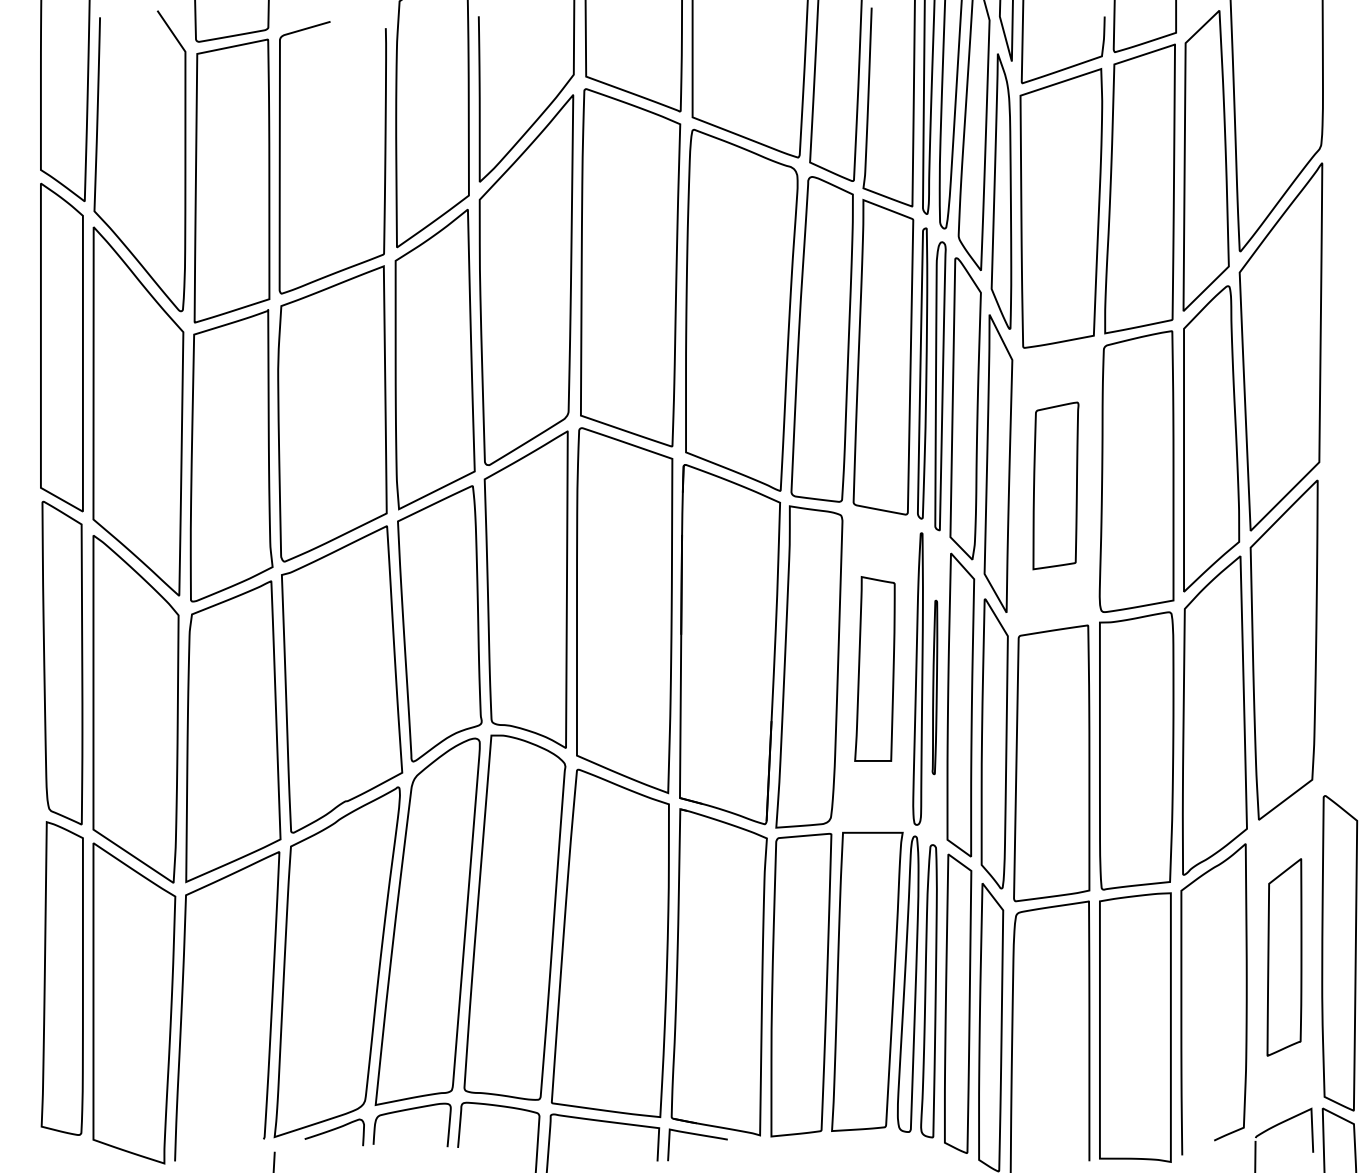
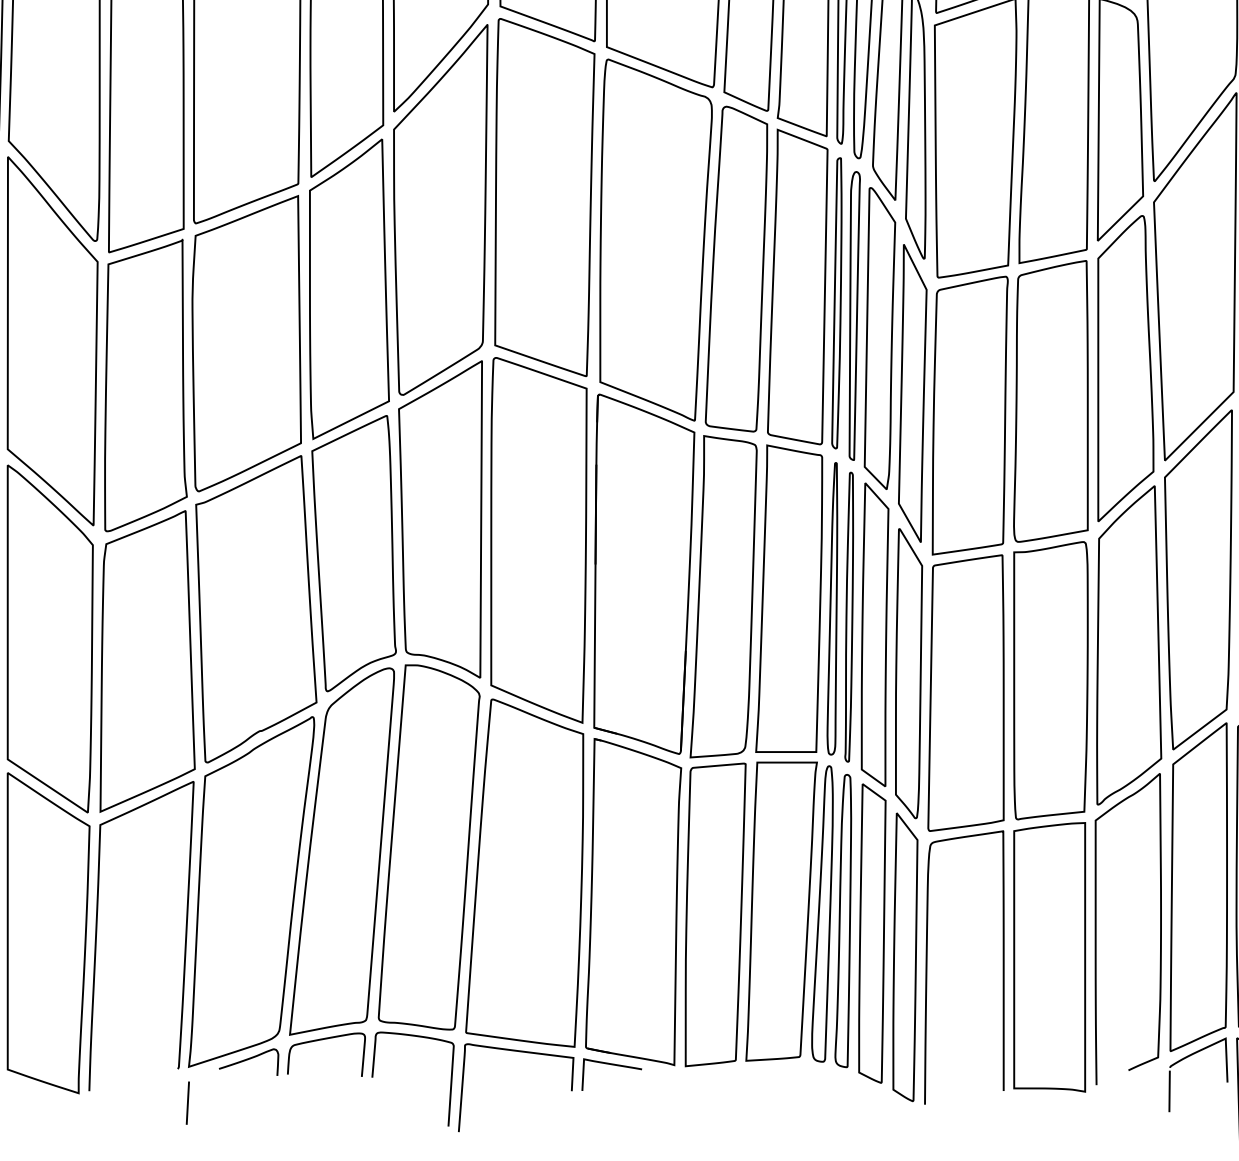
part: (1055, 485) -> (969, 415), size x1.67
part: (874, 668) -> (788, 598), size x1.67
part: (934, 687) -> (848, 617), size x1.67
part: (1284, 957) -> (1198, 887), size x1.67

